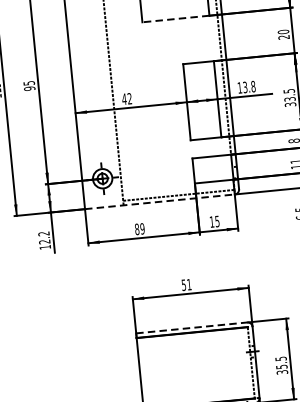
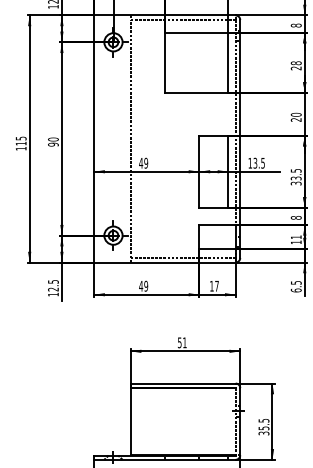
line: (175, 18) -> (196, 92), dashed -> solid
text: (29, 83) -> (53, 139), 95 -> 90
text: (252, 86) -> (262, 163), 13.8 -> 13.5
text: (130, 98) -> (146, 163), 42 -> 49
line: (159, 201) -> (164, 262), dashed -> solid
text: (216, 221) -> (216, 286), 15 -> 17
text: (137, 228) -> (141, 285), 89 -> 49
text: (43, 233) -> (53, 281), 12.2 -> 12.5
line: (192, 327) -> (183, 383), dashed -> solid

